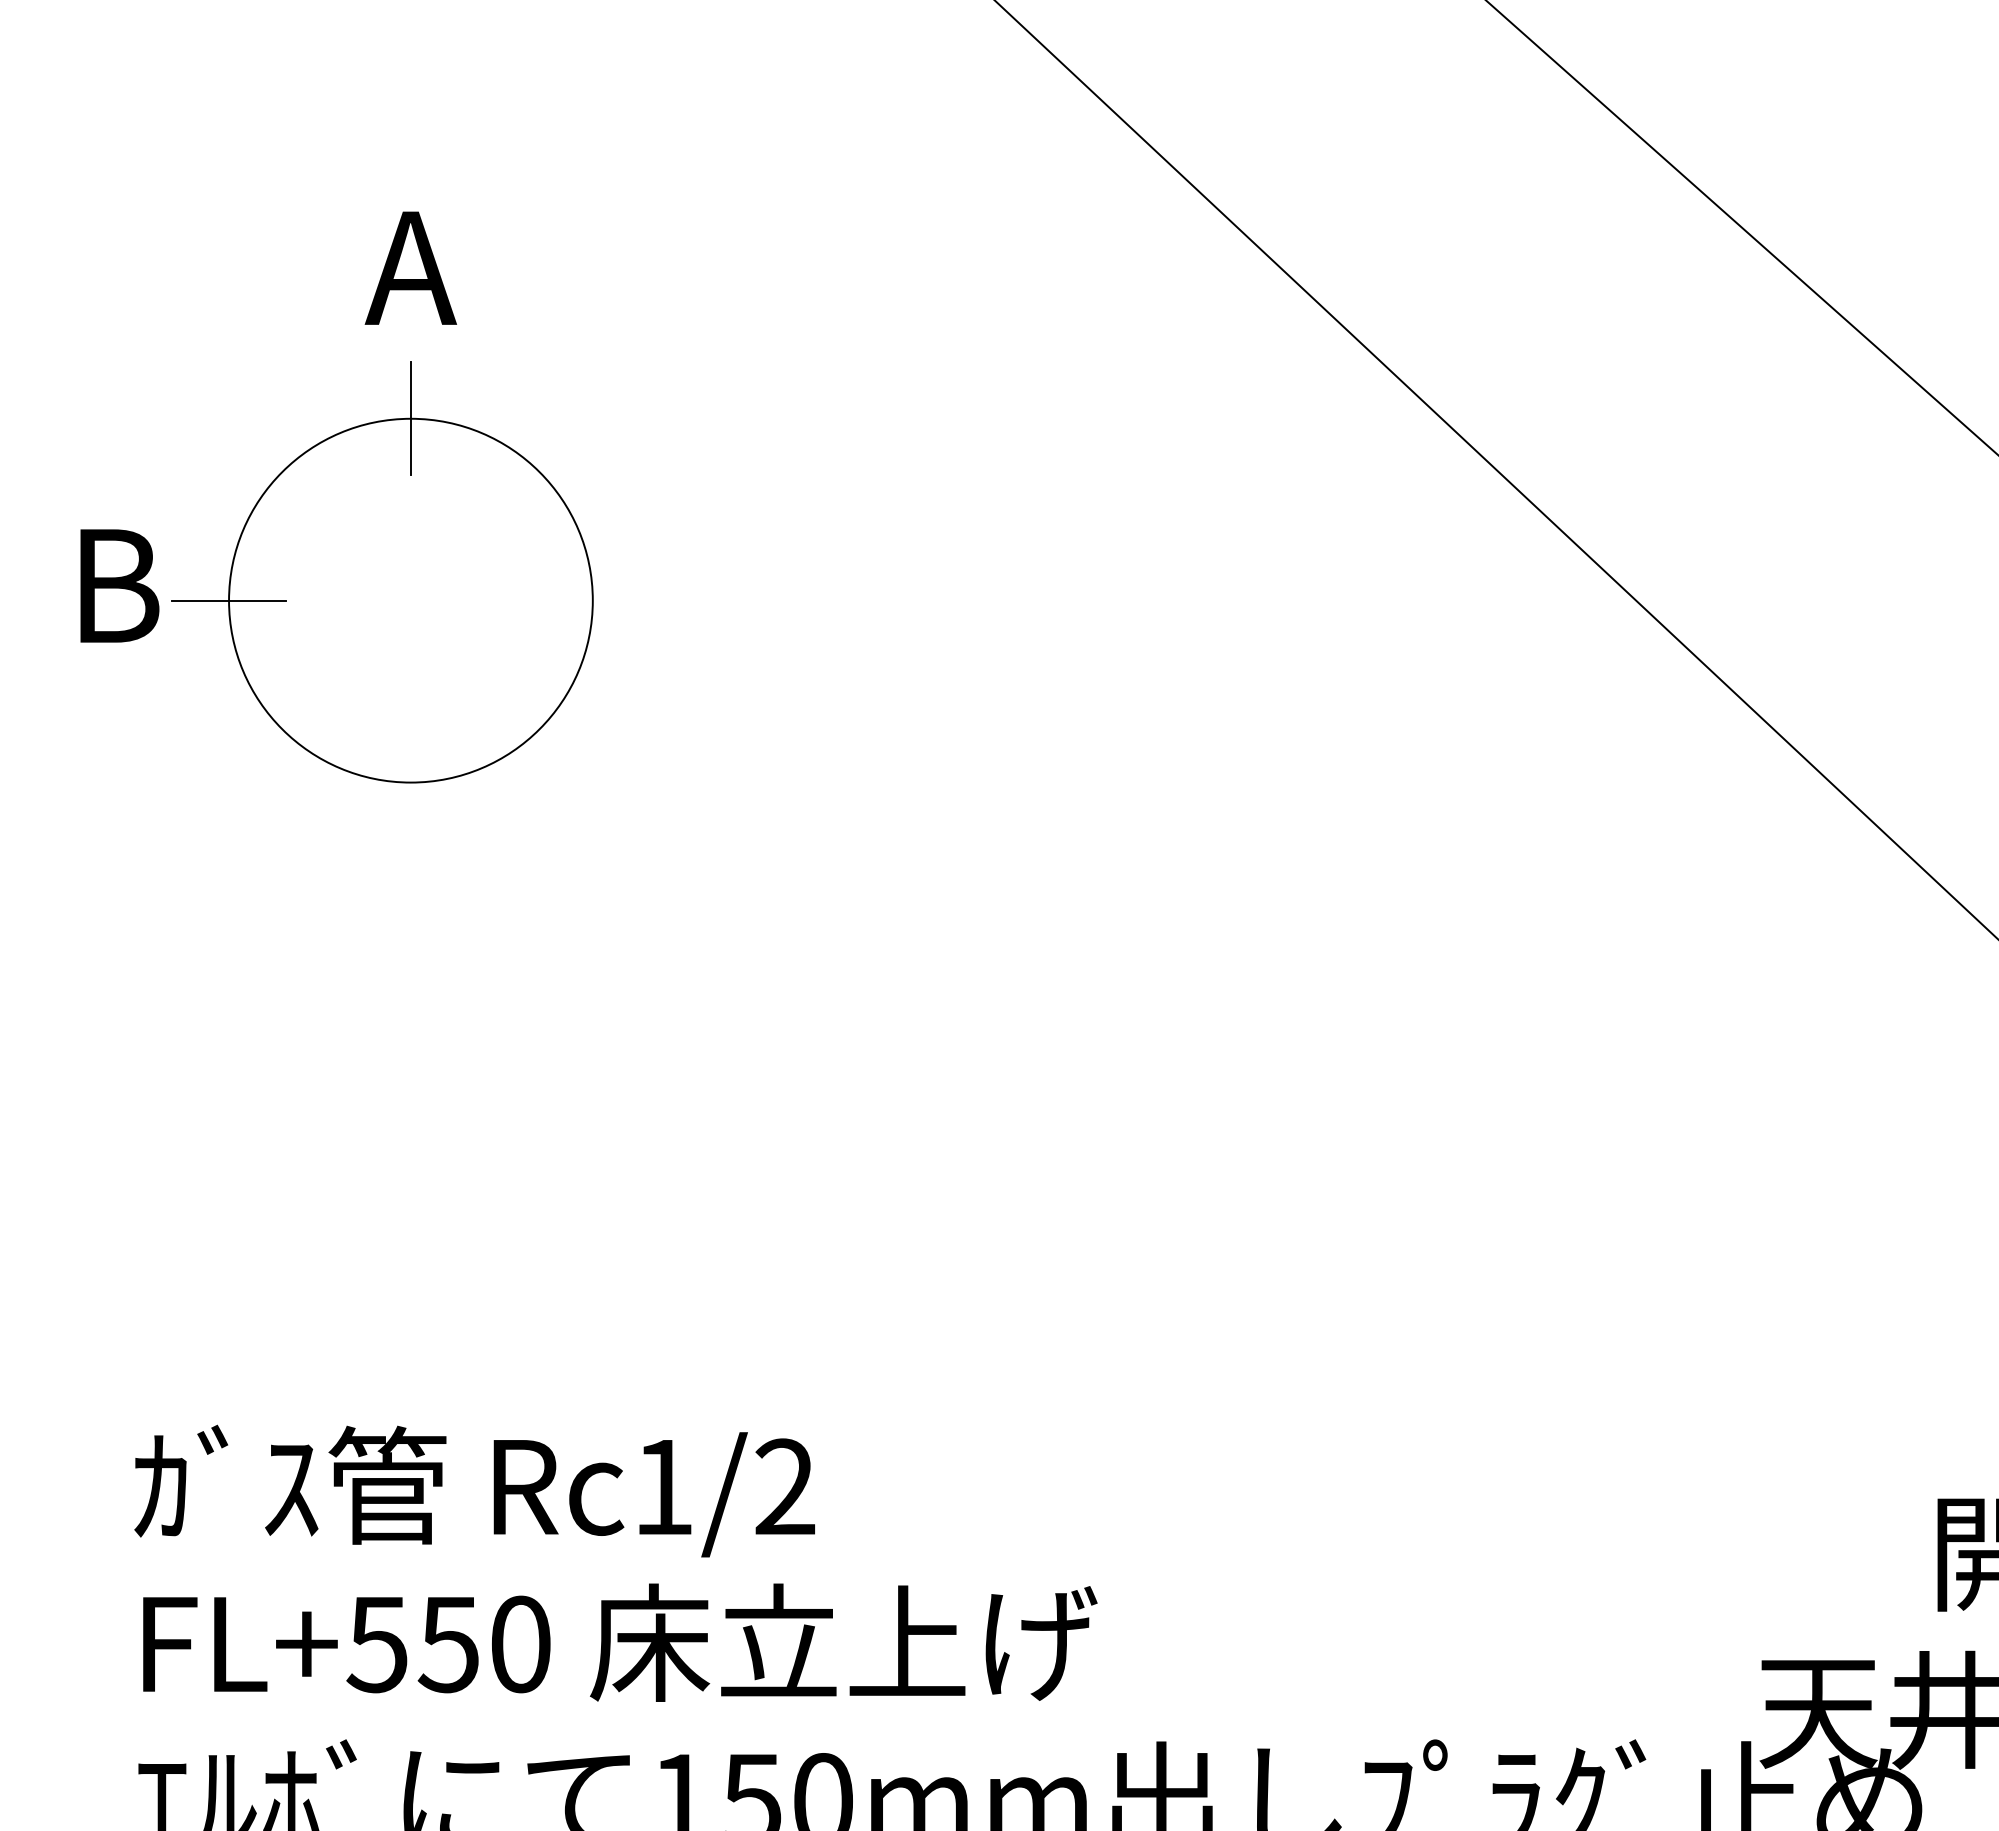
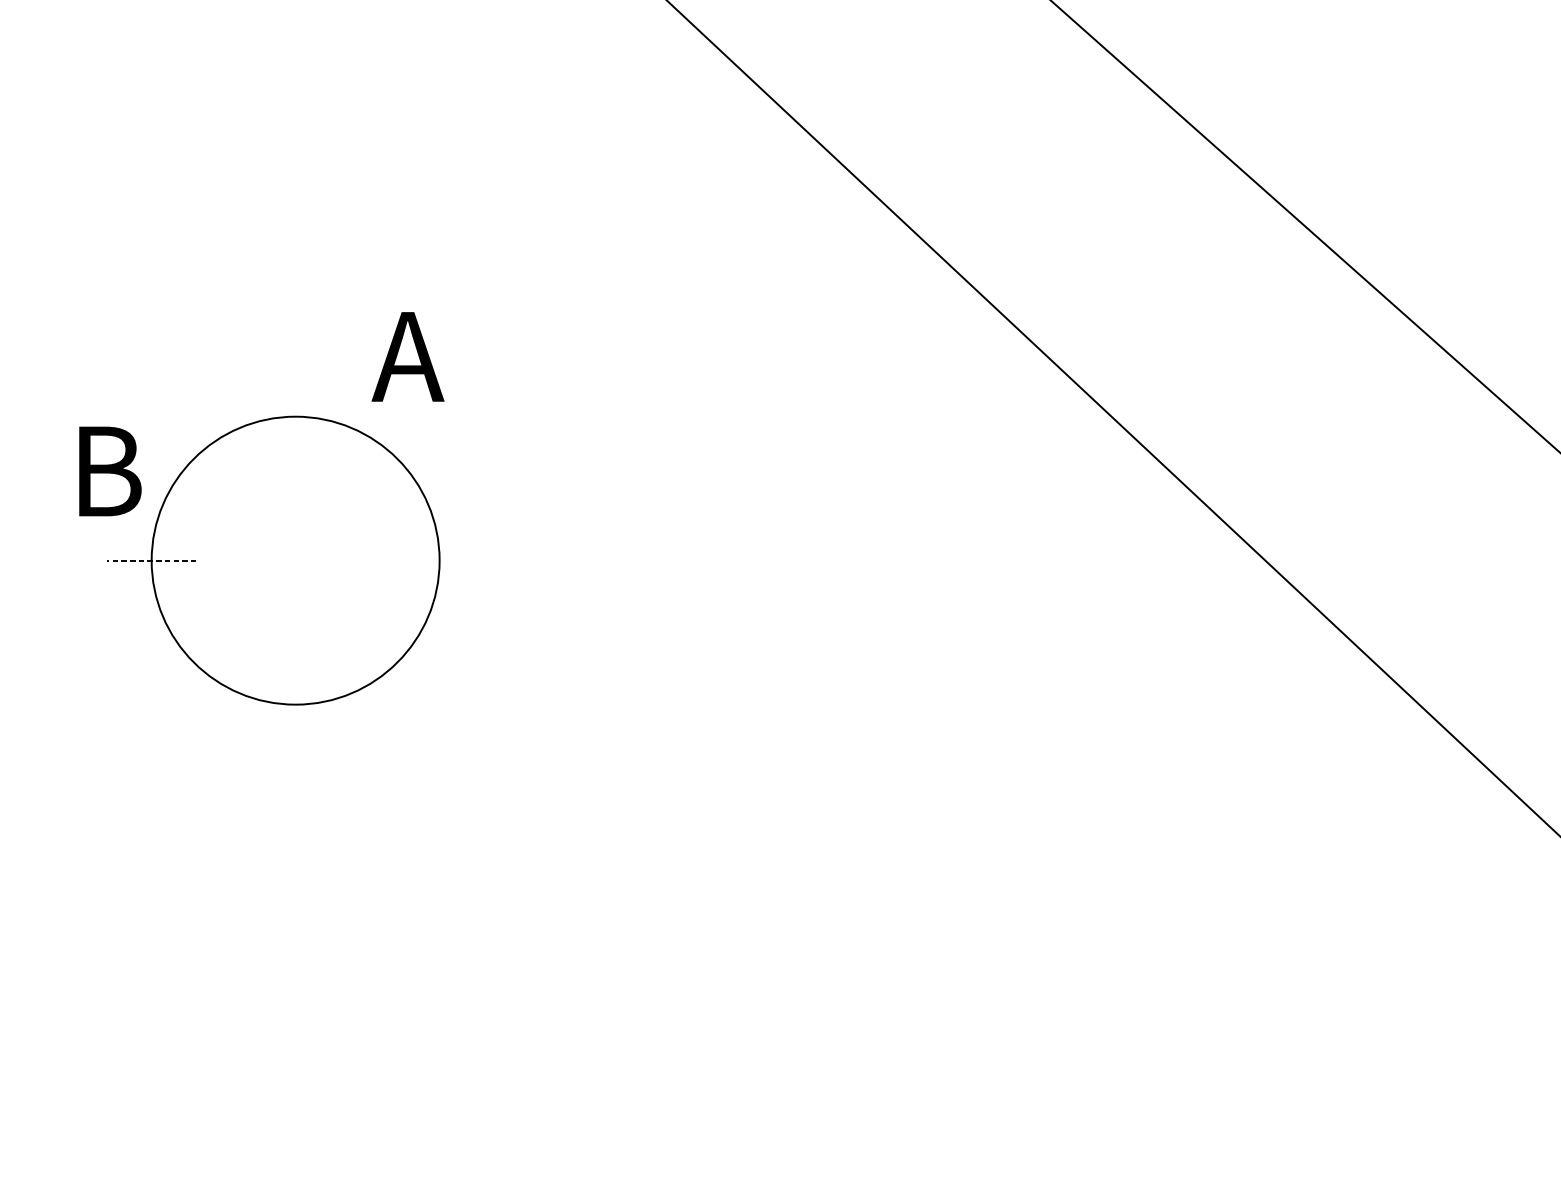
text: (410, 267) -> (407, 356), moved
line: (410, 418) -> (295, 416), removed
text: (119, 585) -> (110, 471), moved
line: (229, 600) -> (152, 560), solid -> dashed

